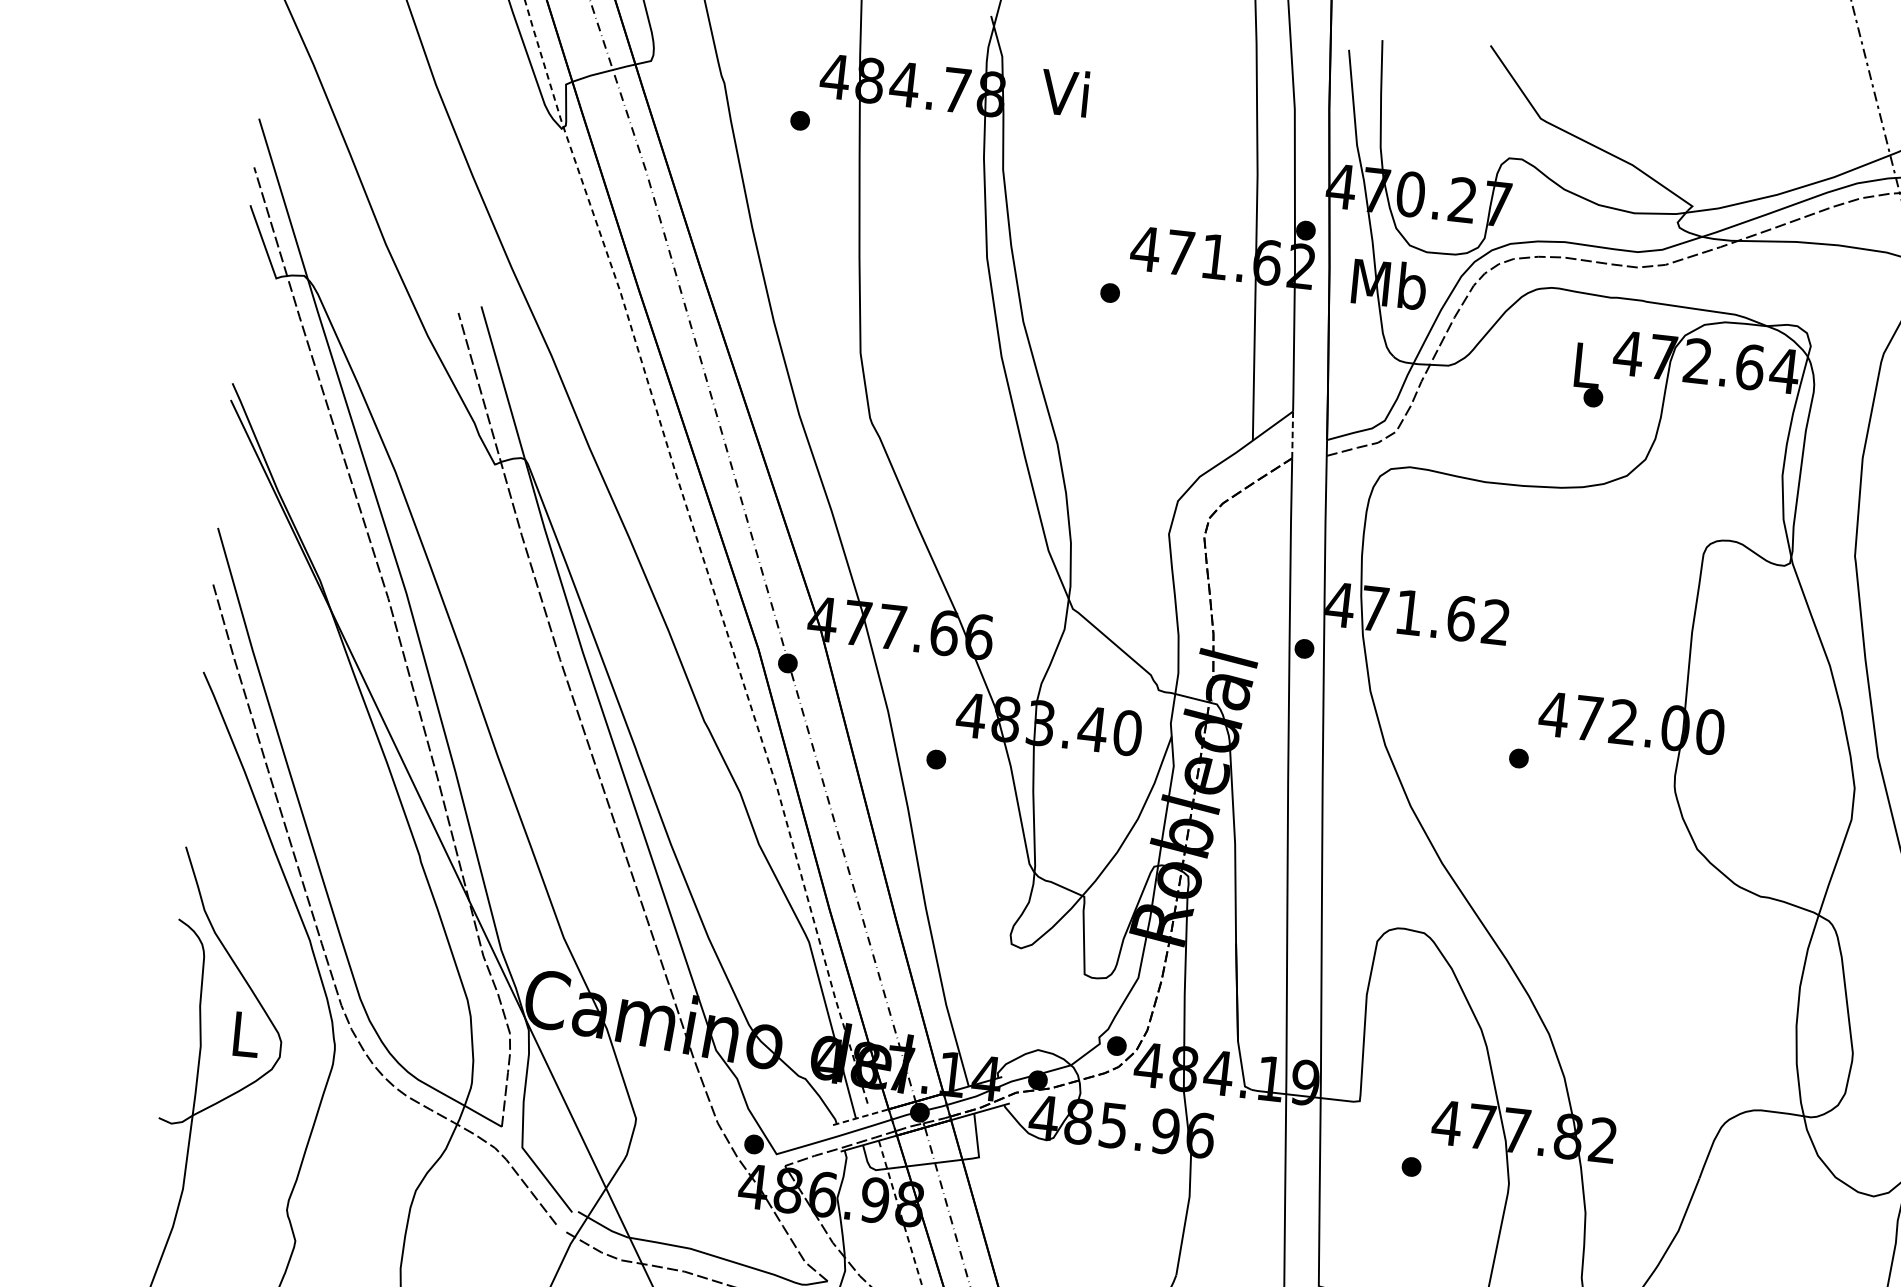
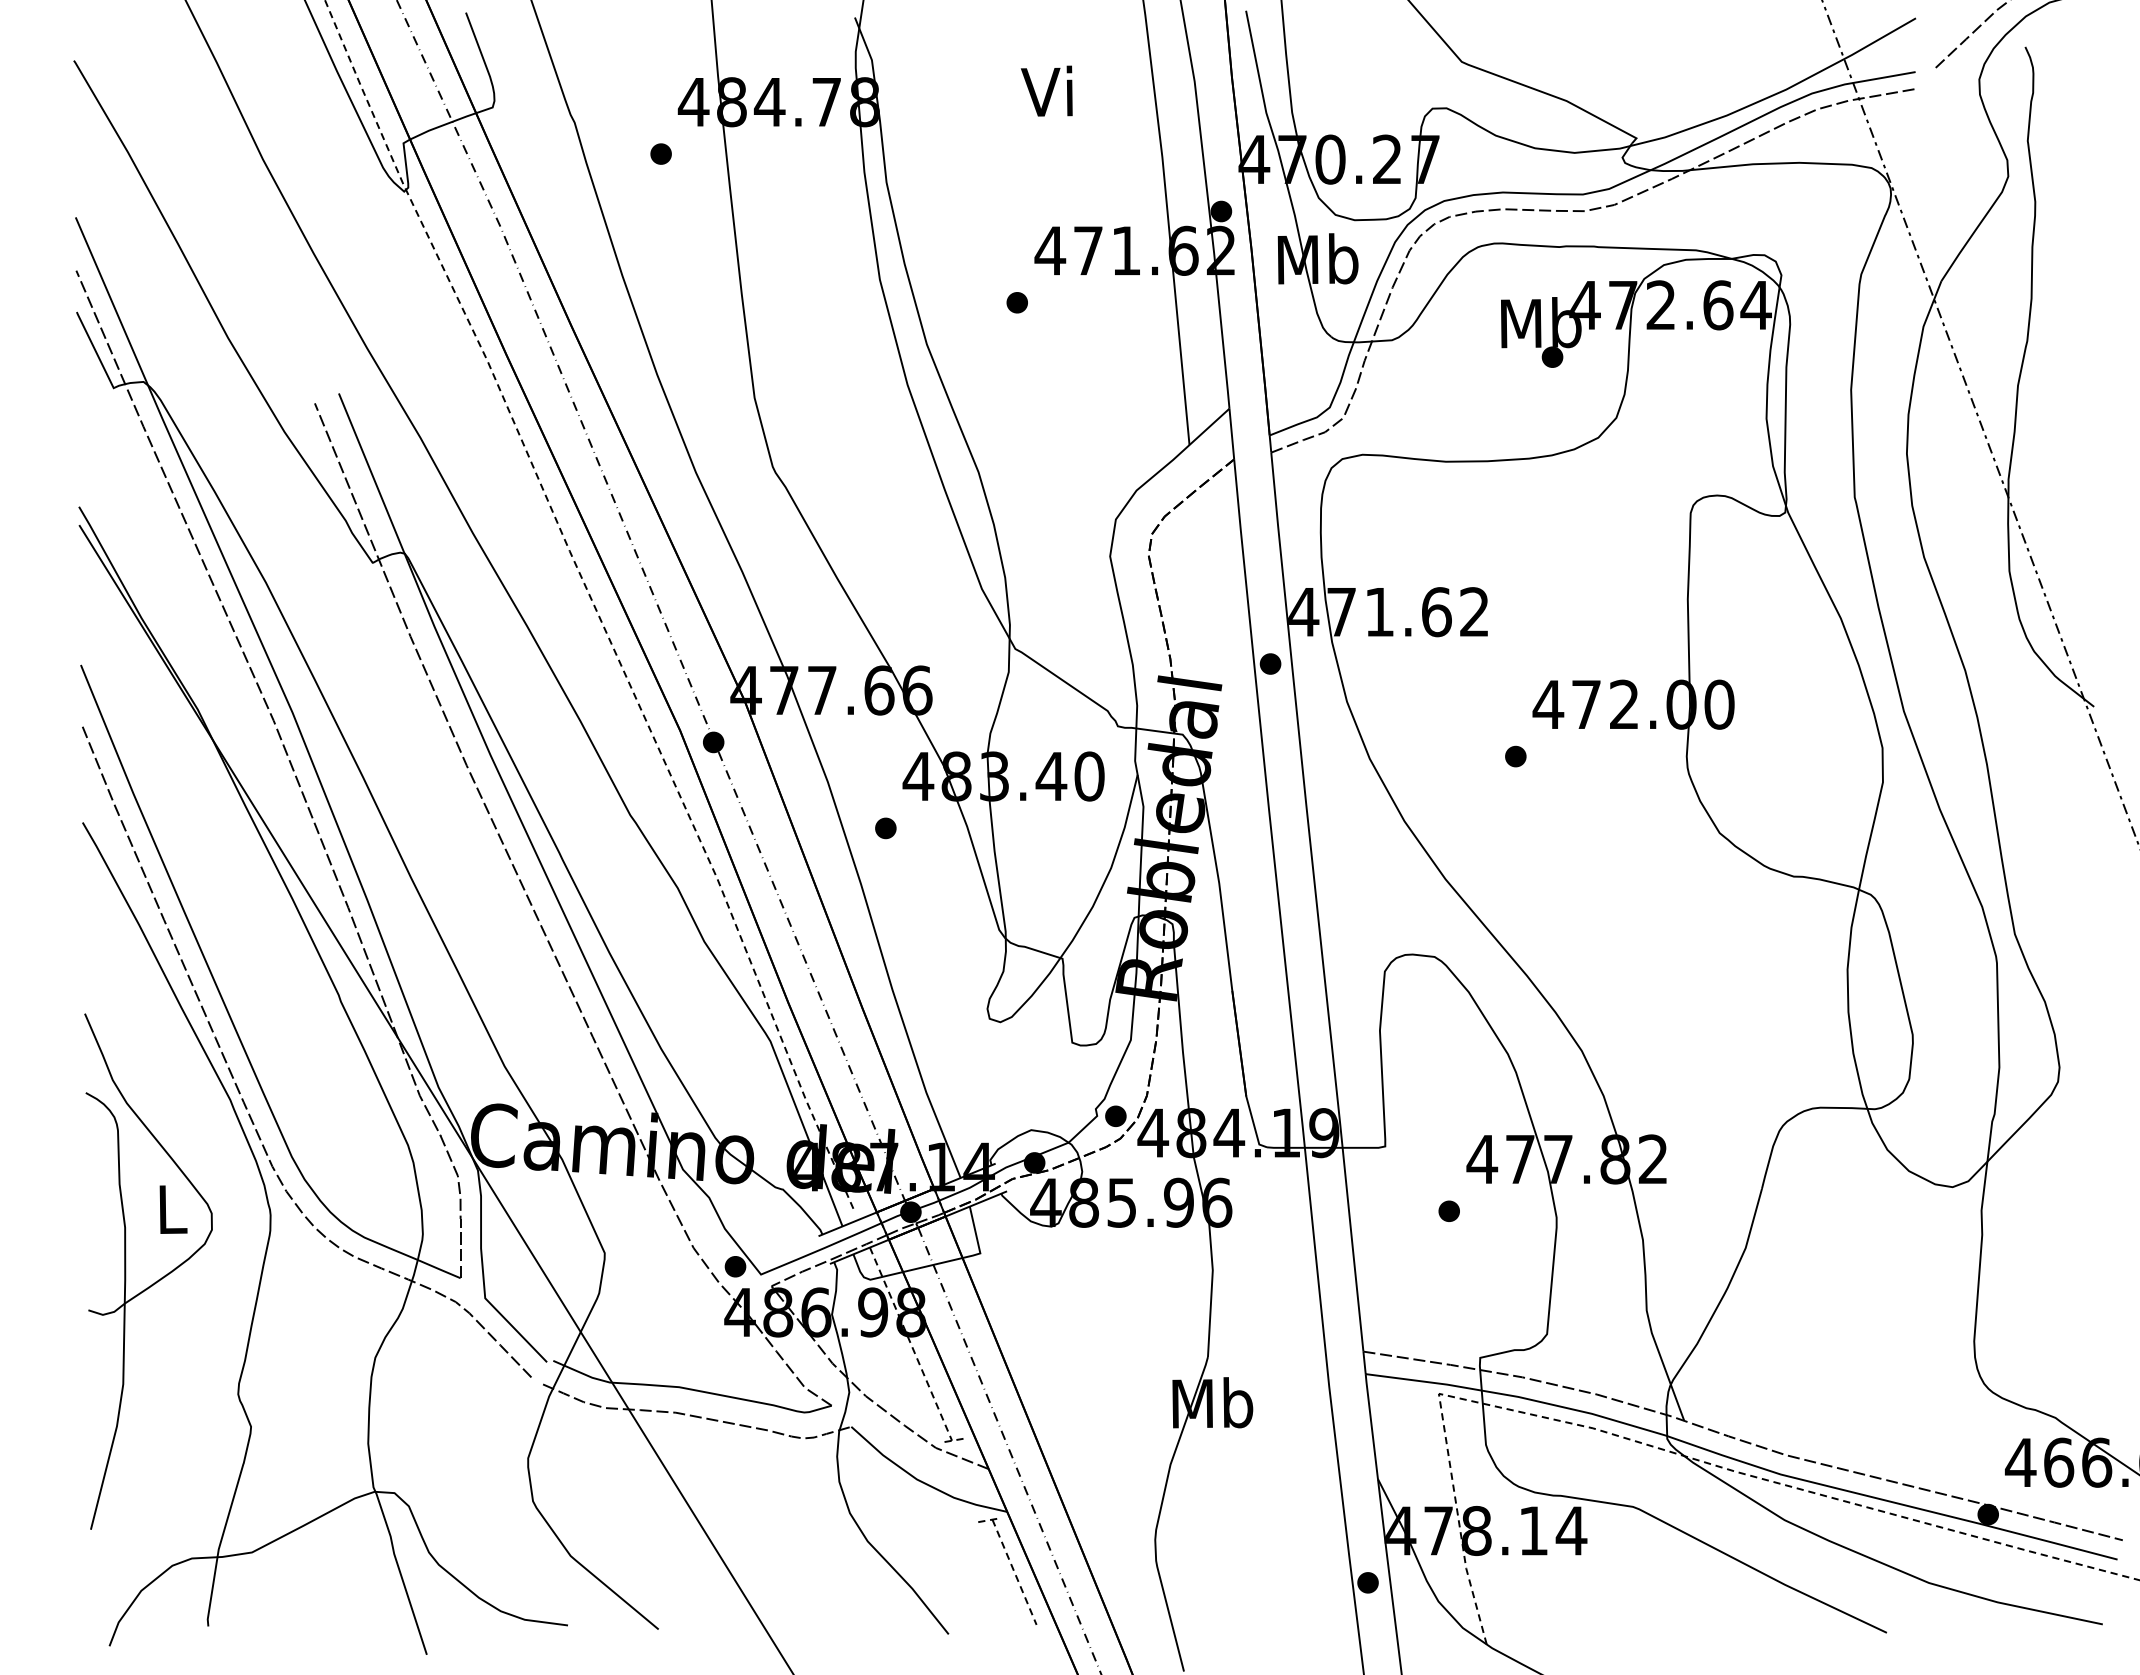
text: (1064, 91) -> (1046, 90), moved
text: (1586, 364) -> (1541, 322), L -> Mb
line: (1292, 435) -> (1231, 434), dashed -> solid
line: (860, 1117) -> (847, 1224), dashed -> solid

